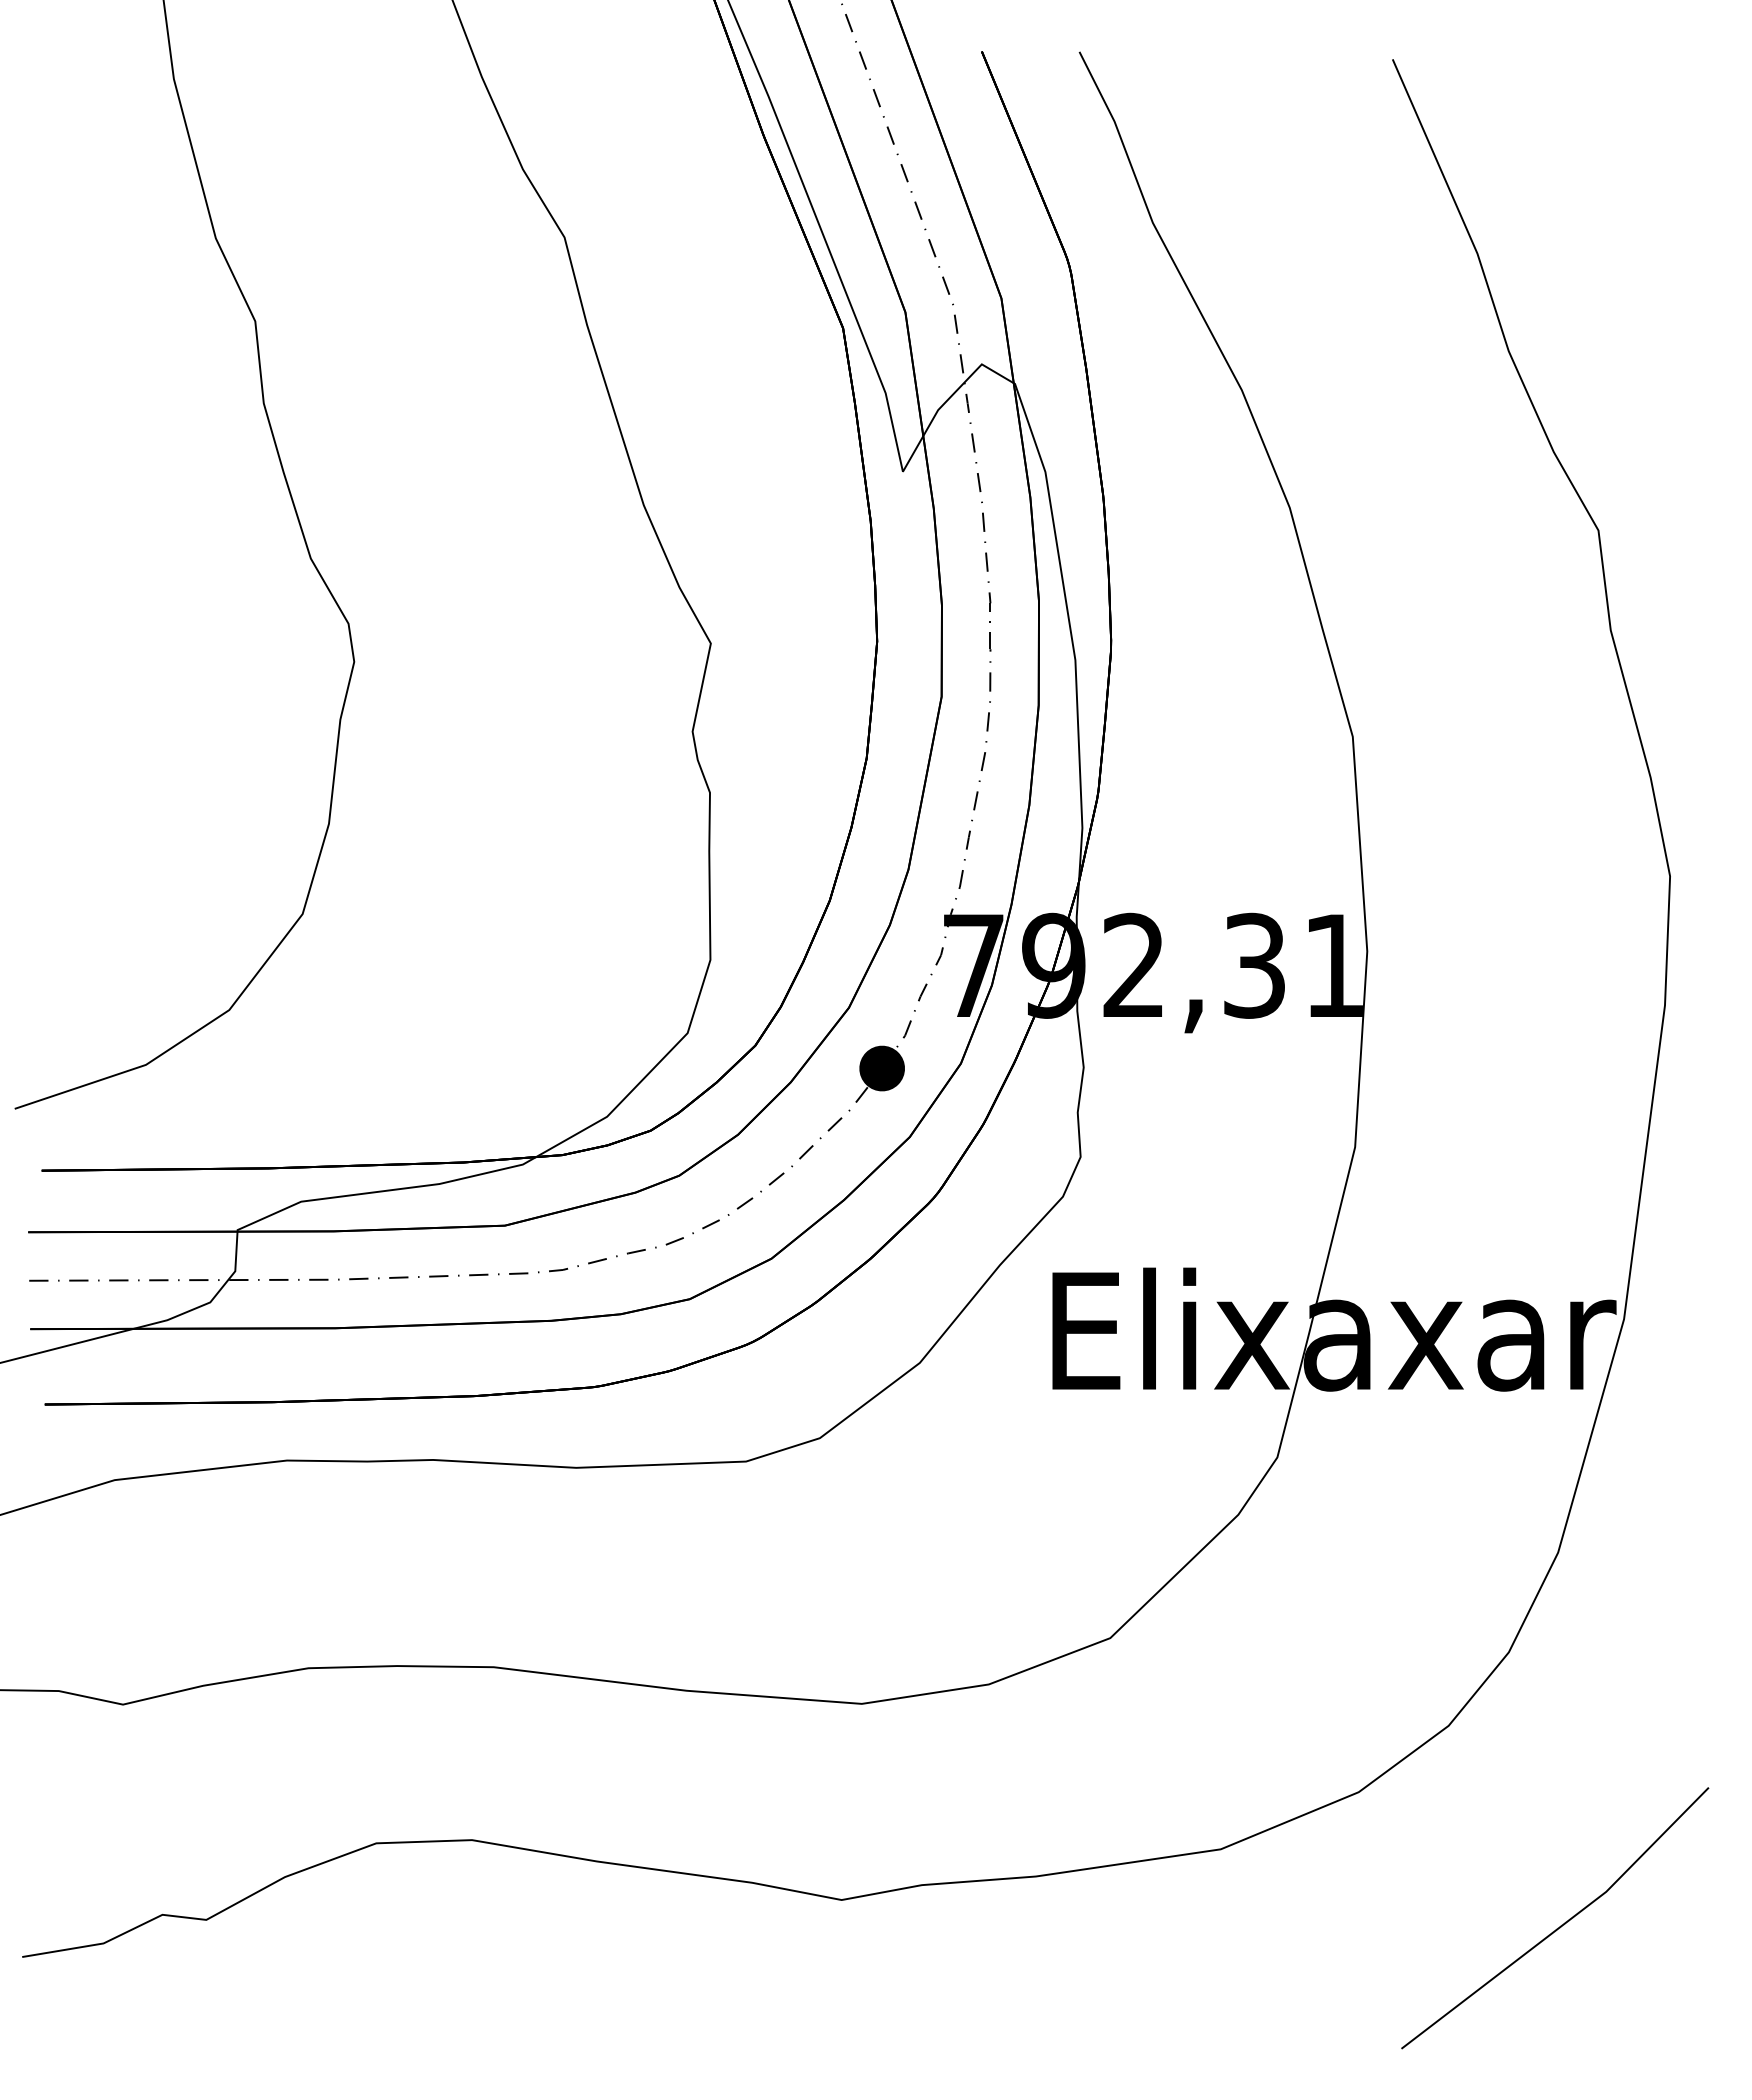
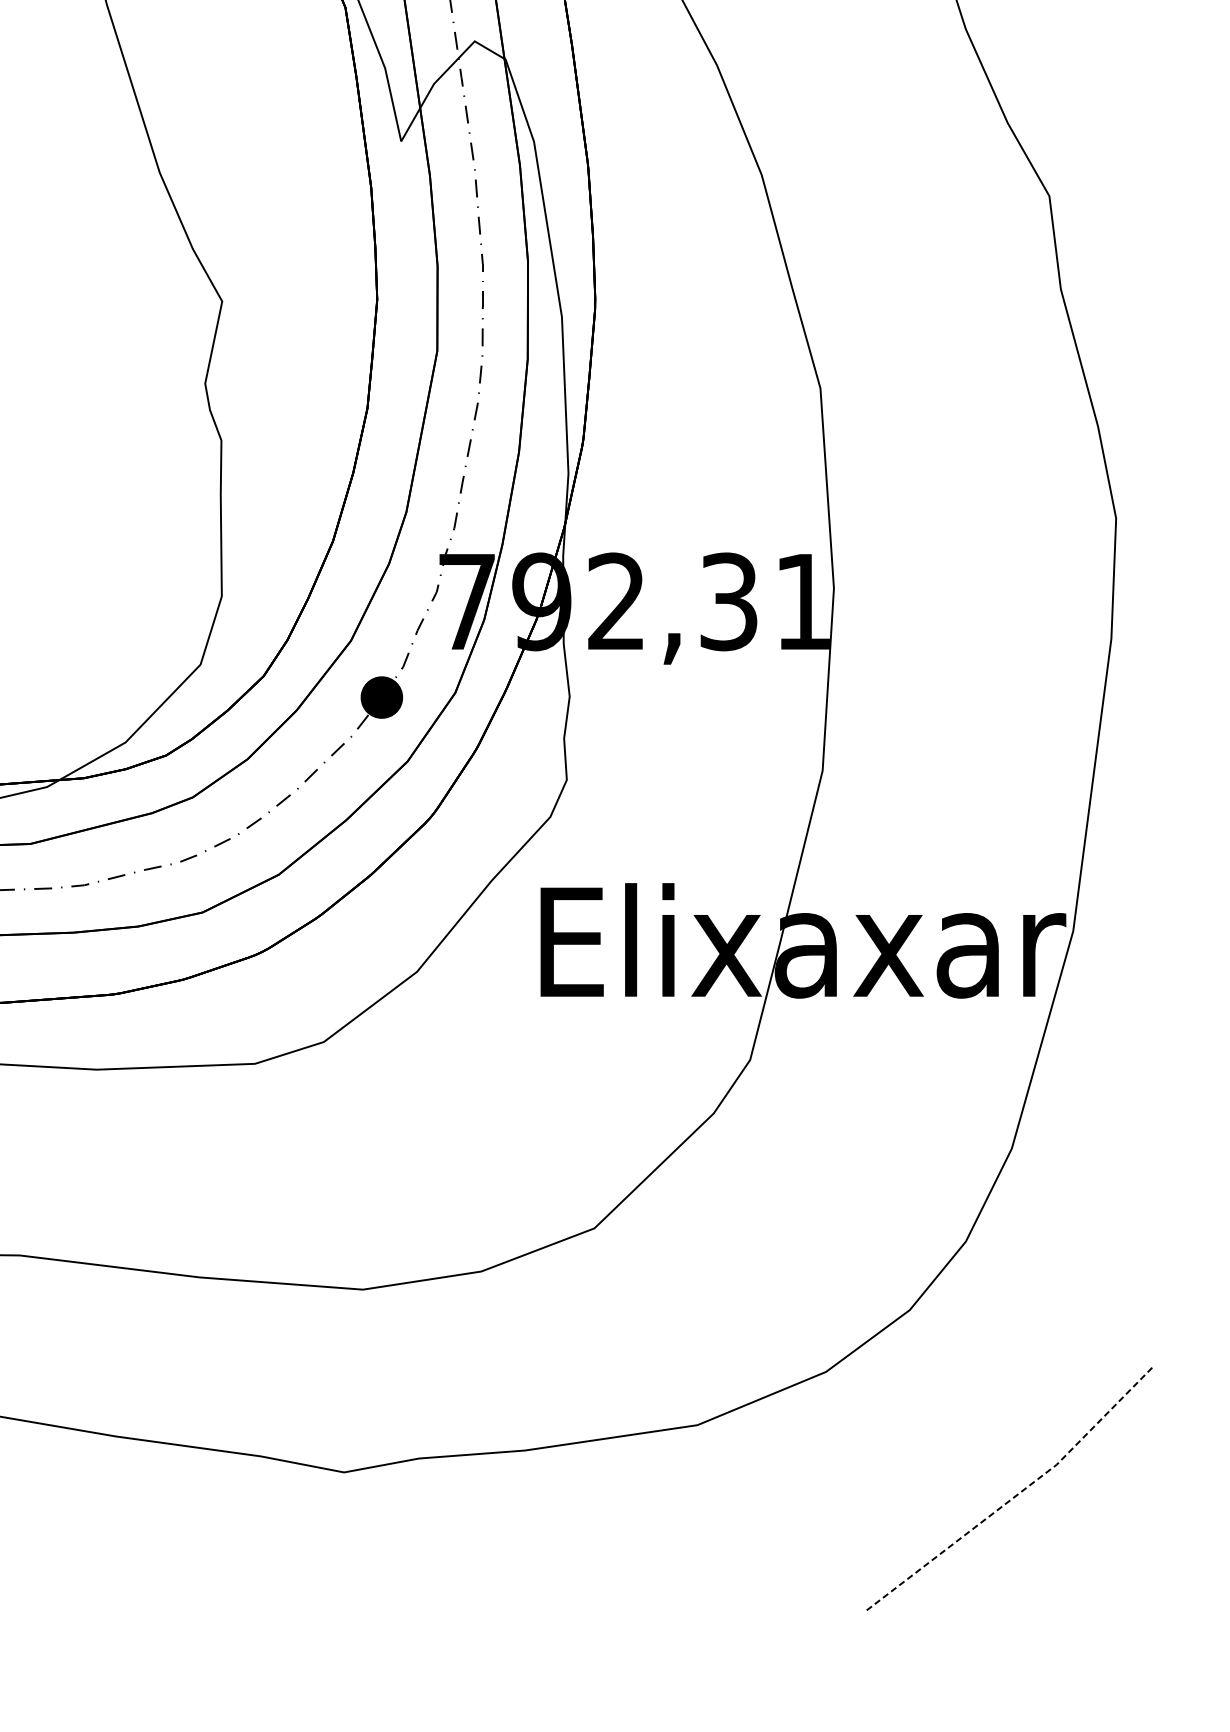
line: (1561, 1925) -> (1014, 1496), solid -> dashed

